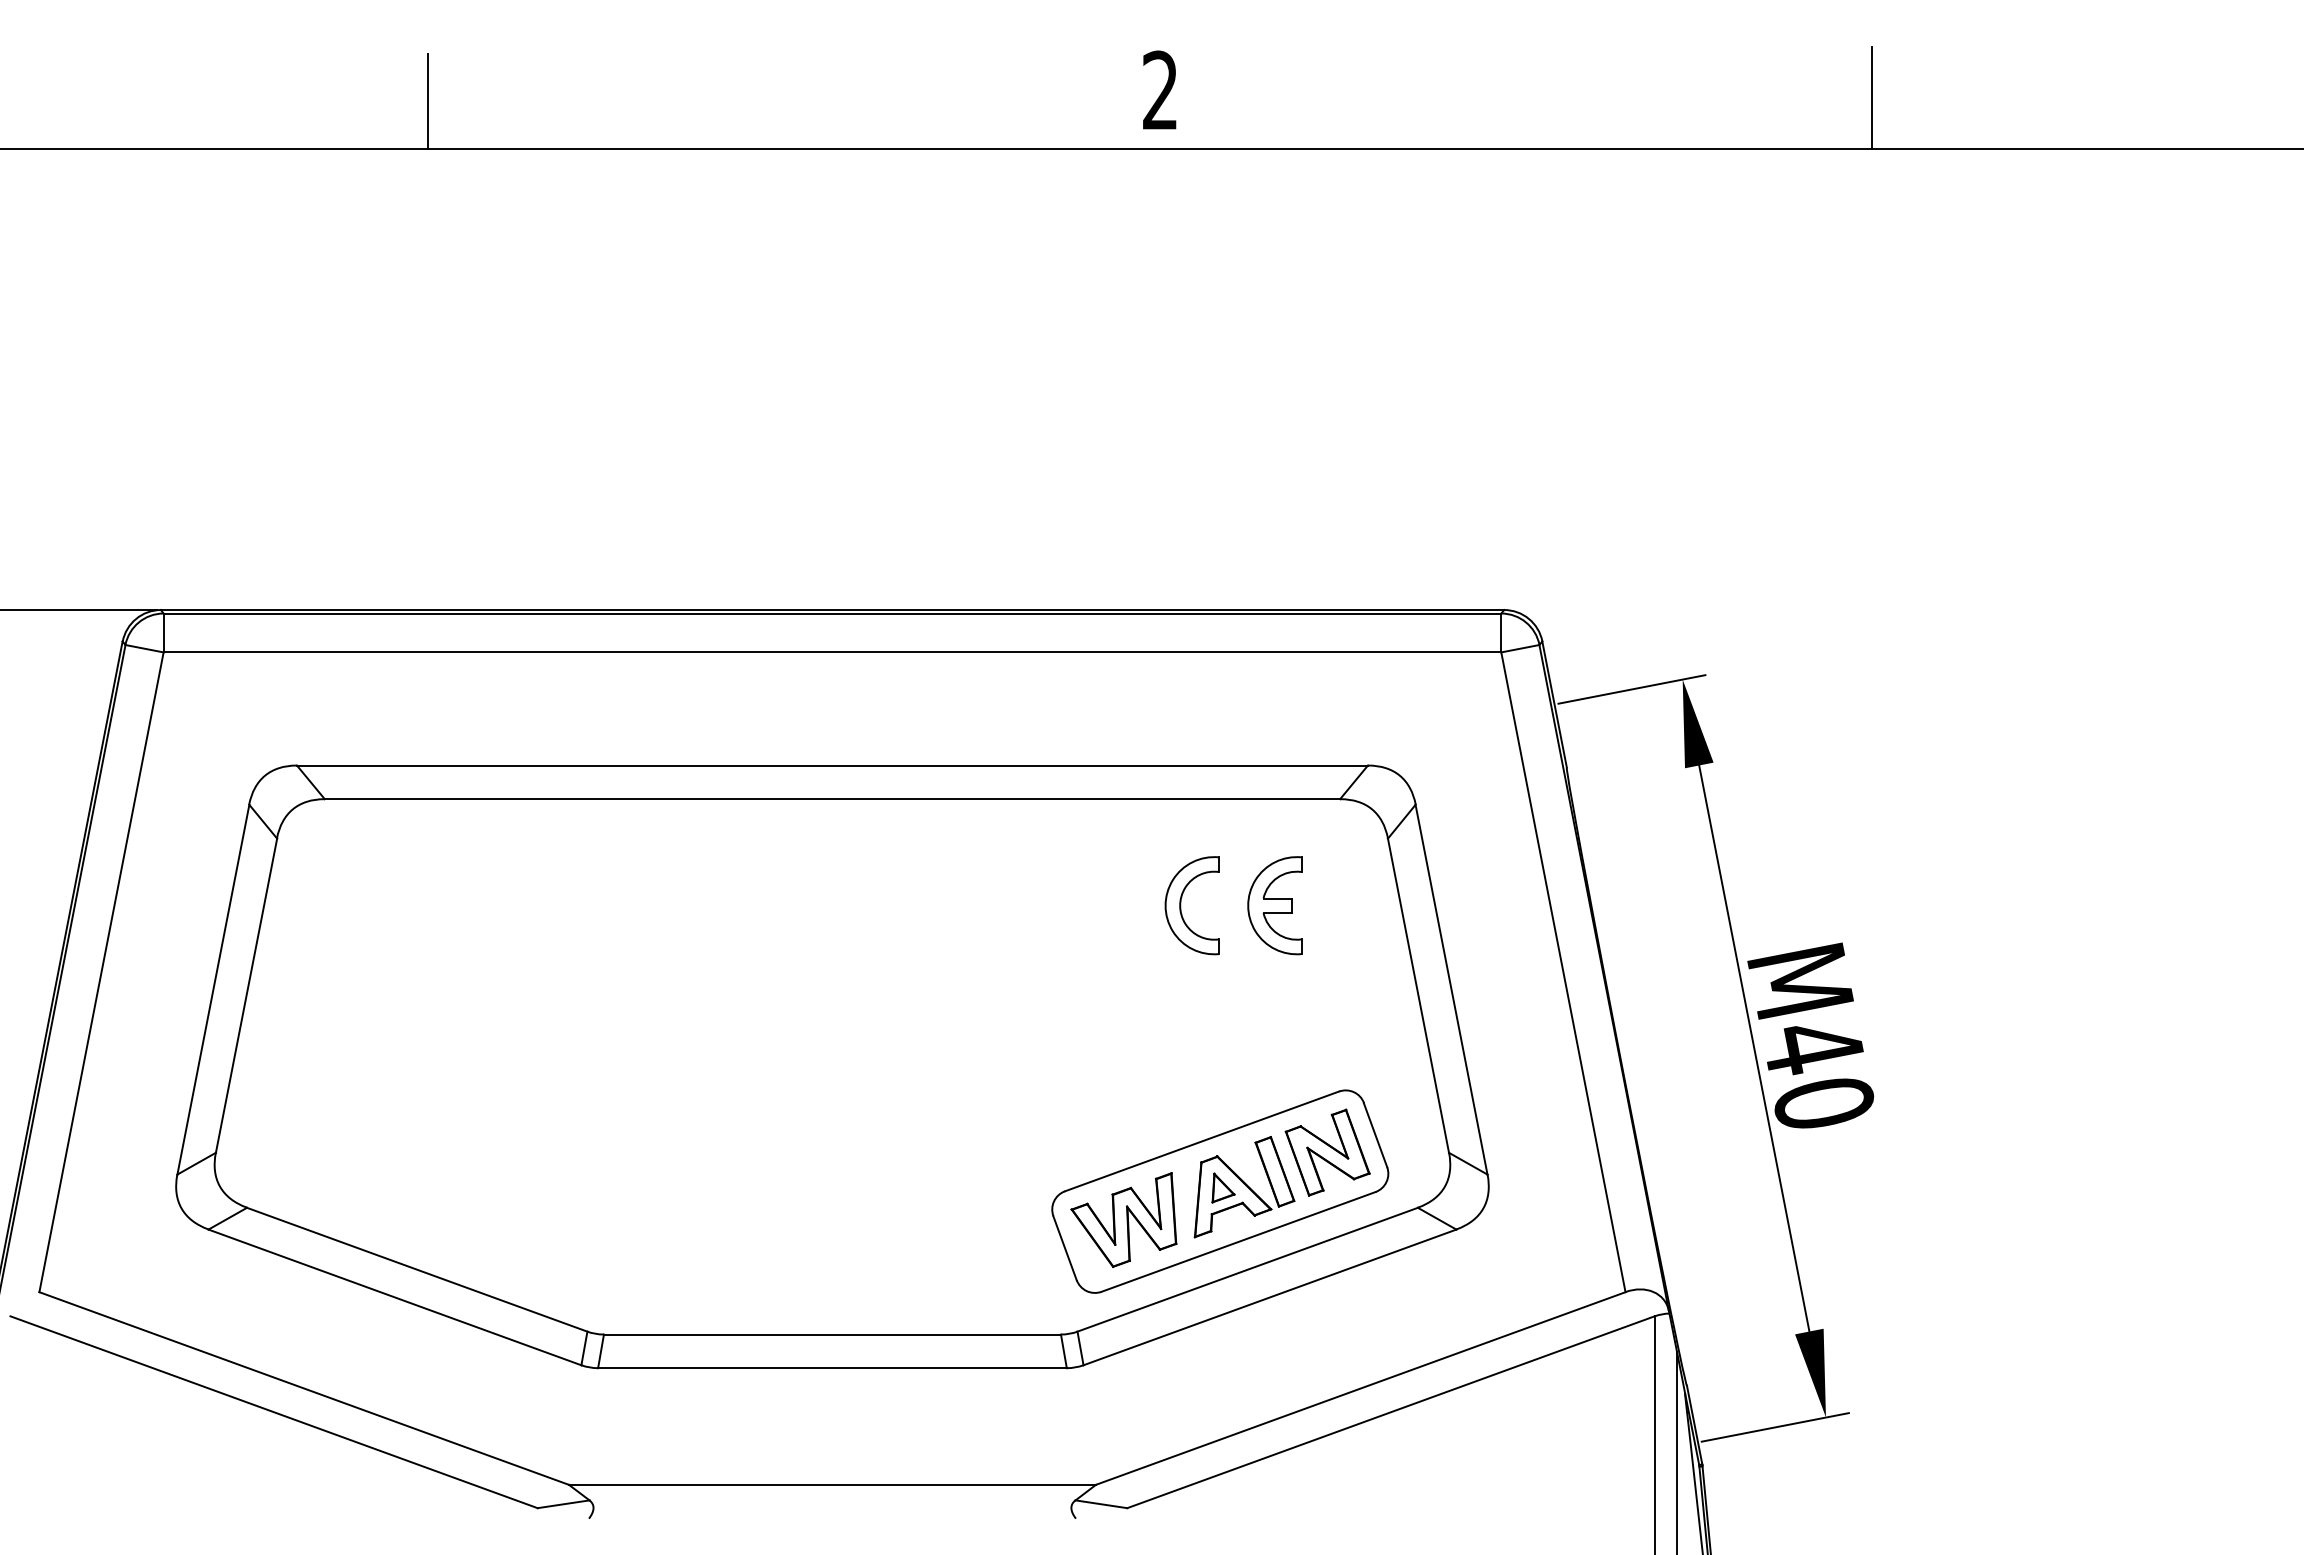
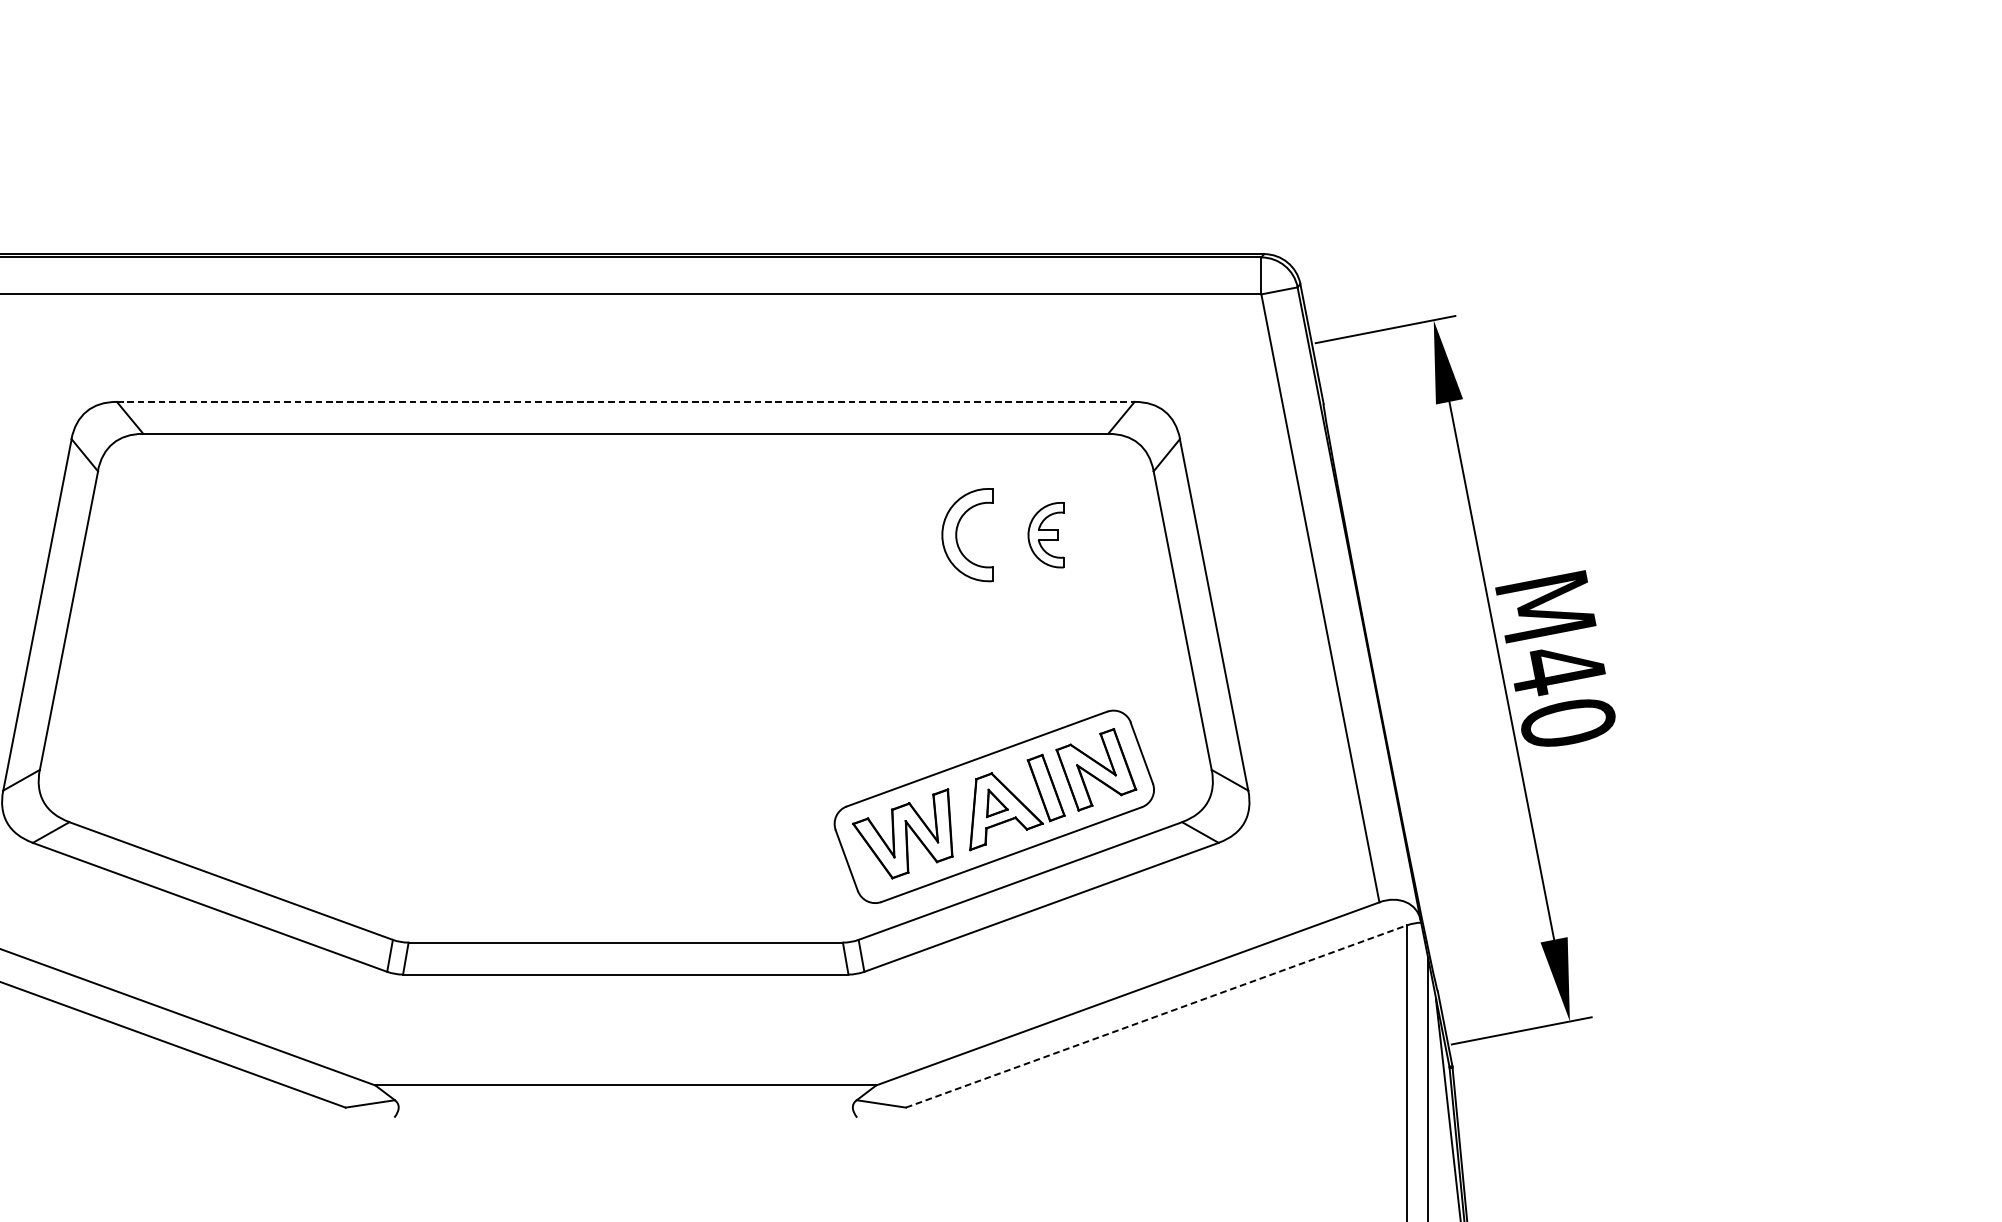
line: (832, 765) -> (625, 401), solid -> dashed
part: (1274, 905) -> (1045, 534), size x0.7
line: (1390, 1412) -> (1156, 1016), solid -> dashed

